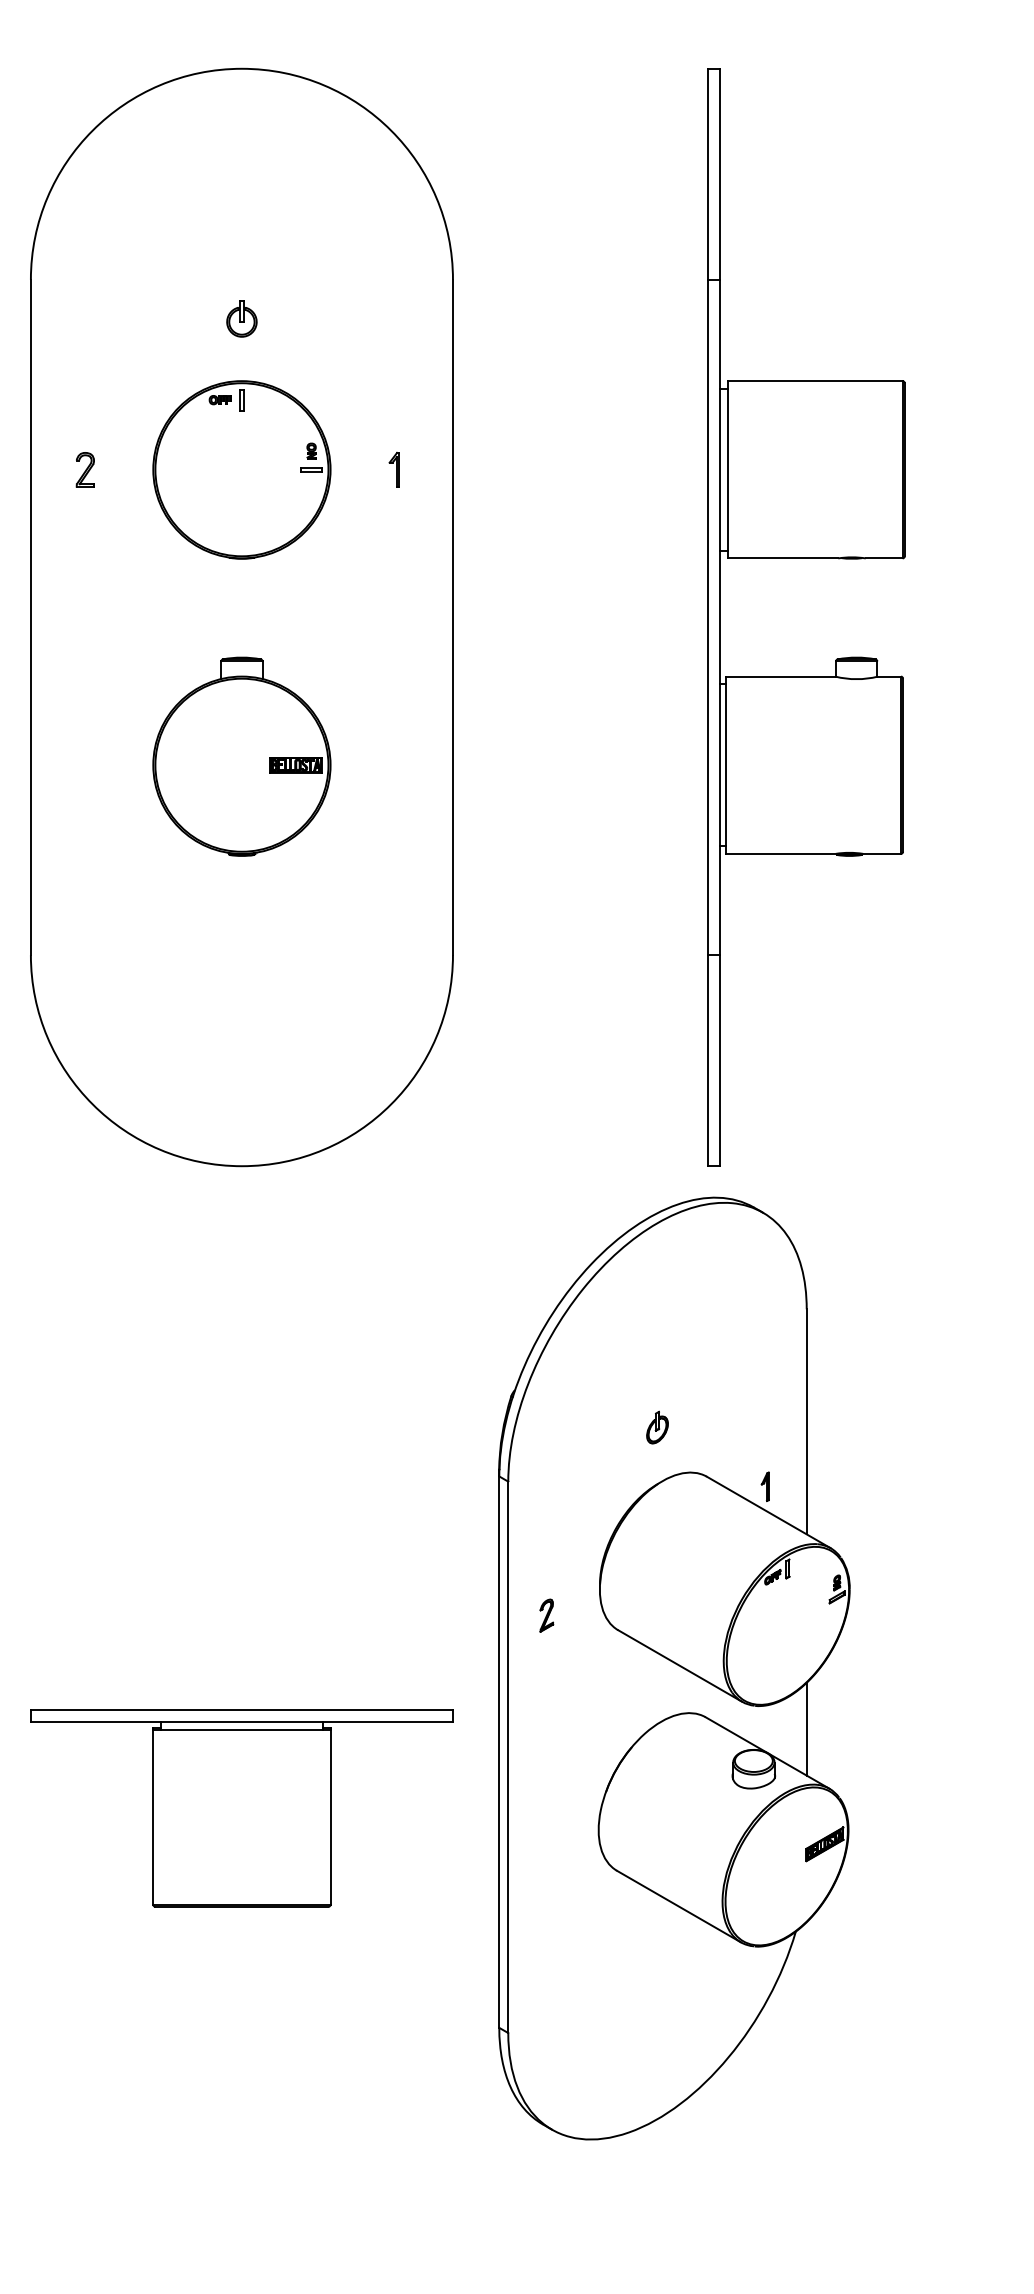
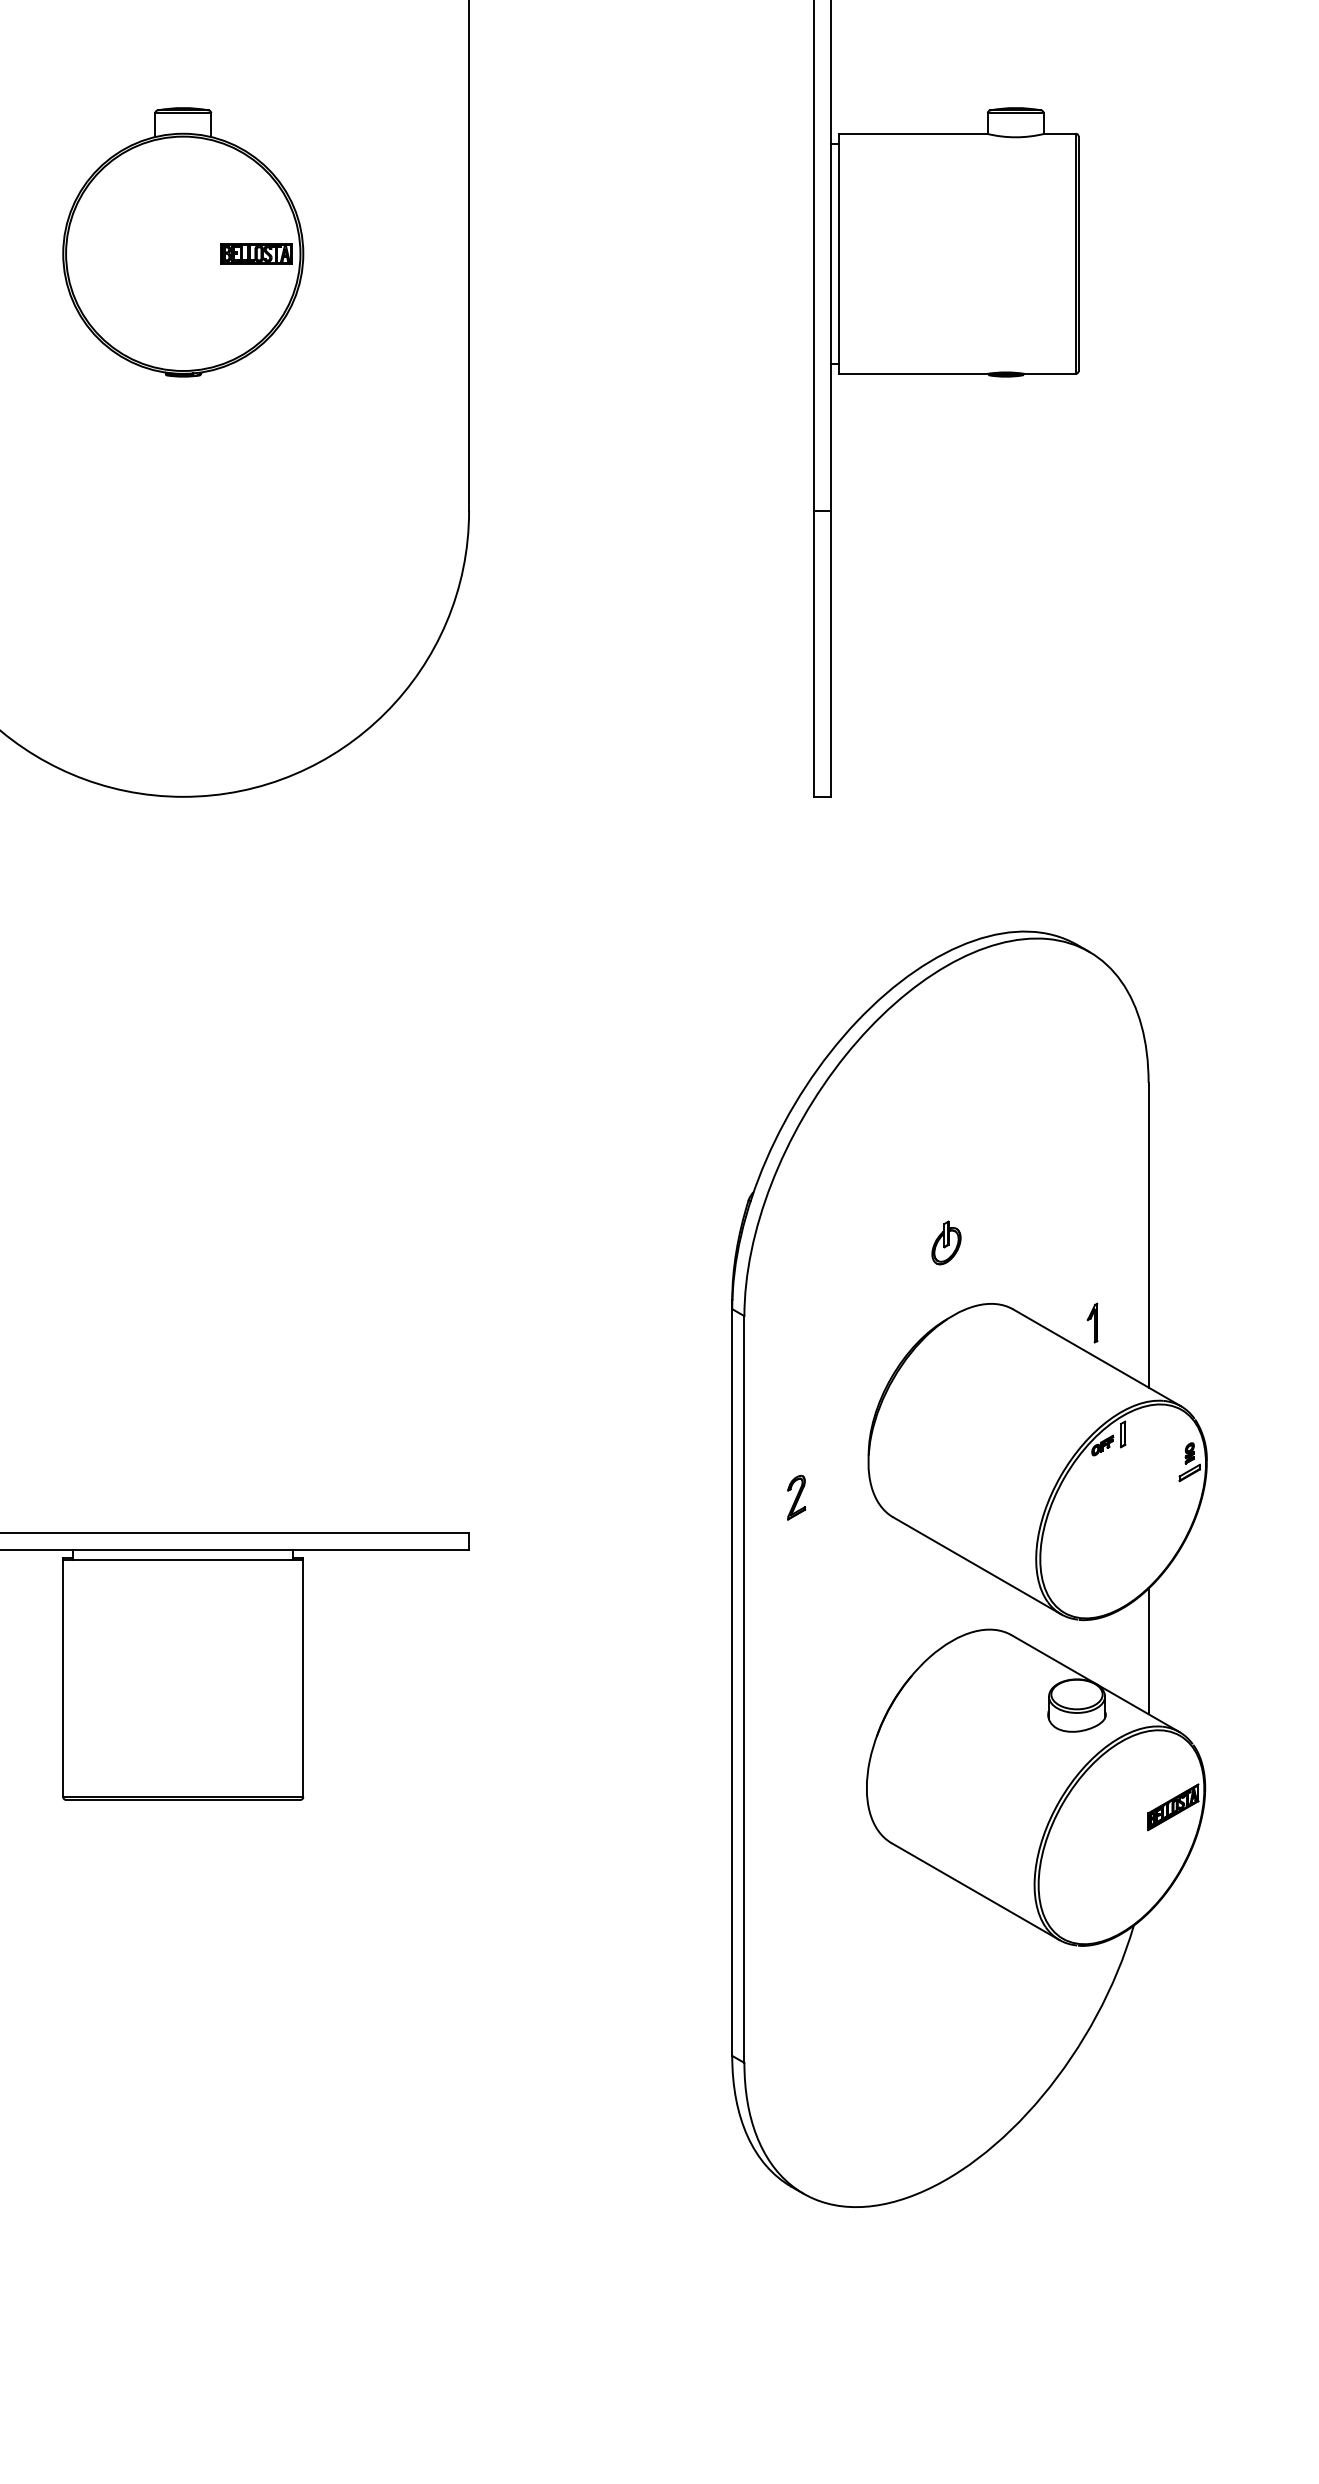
part: (674, 1668) -> (969, 1569), moved

